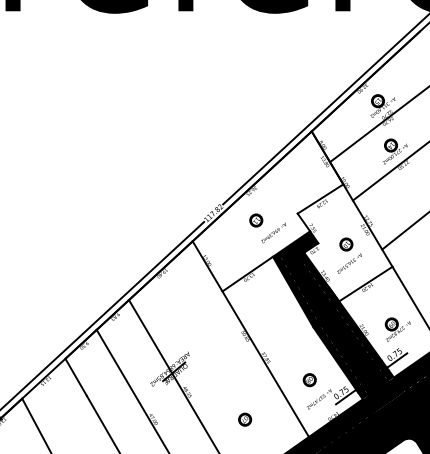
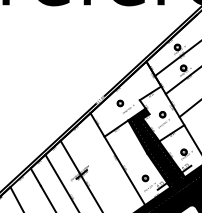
part: (243, 418) -> (114, 196), removed

